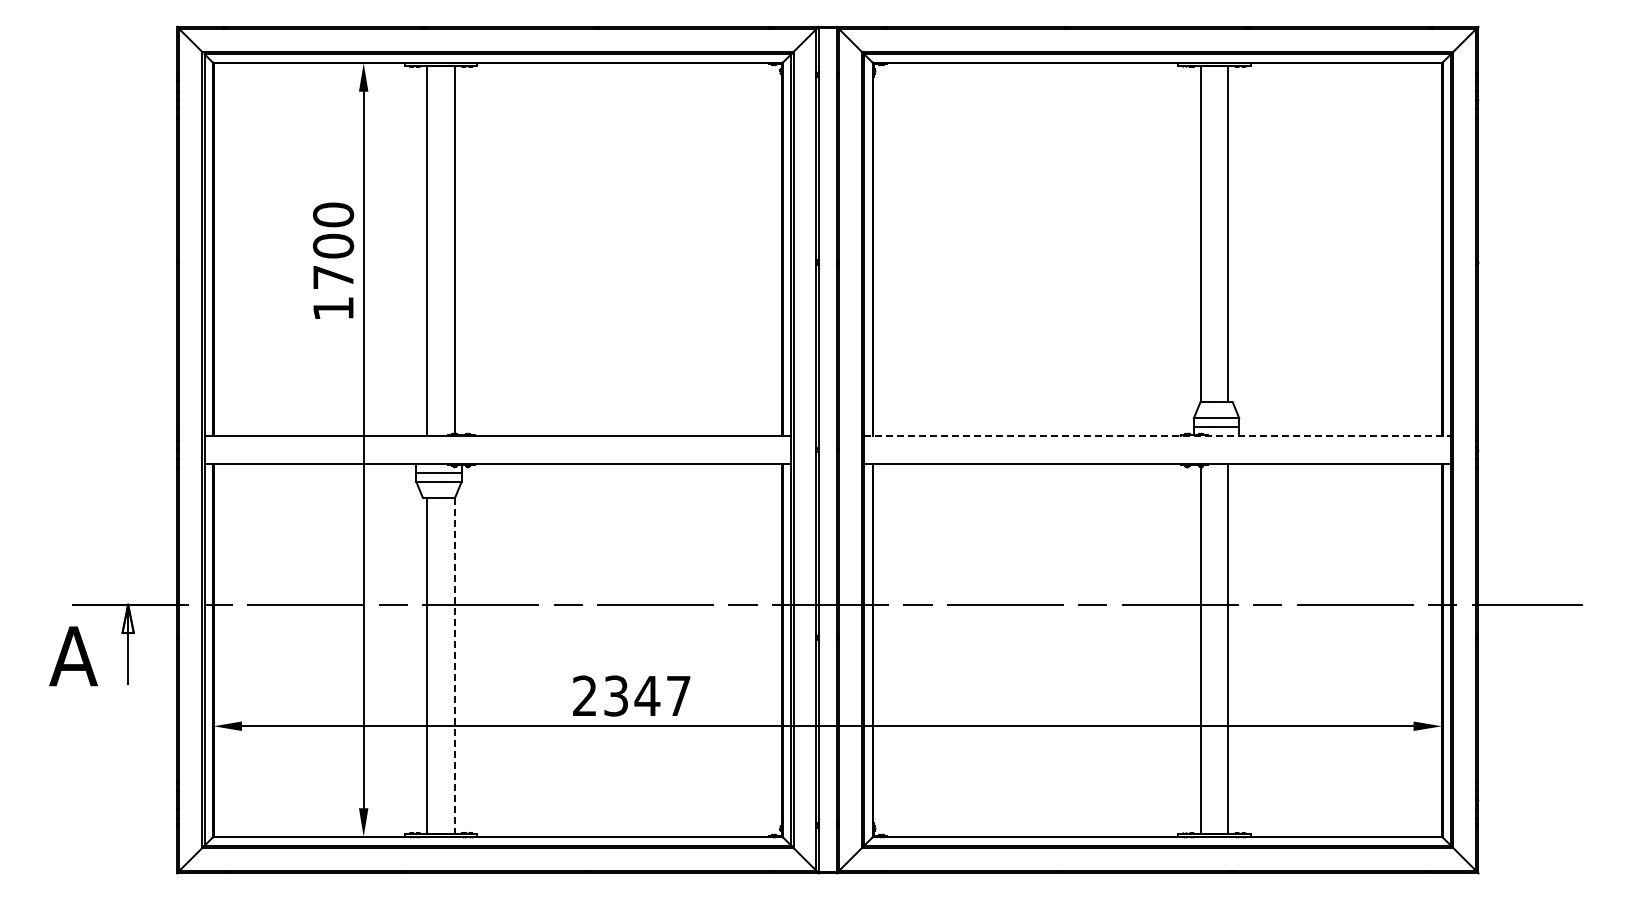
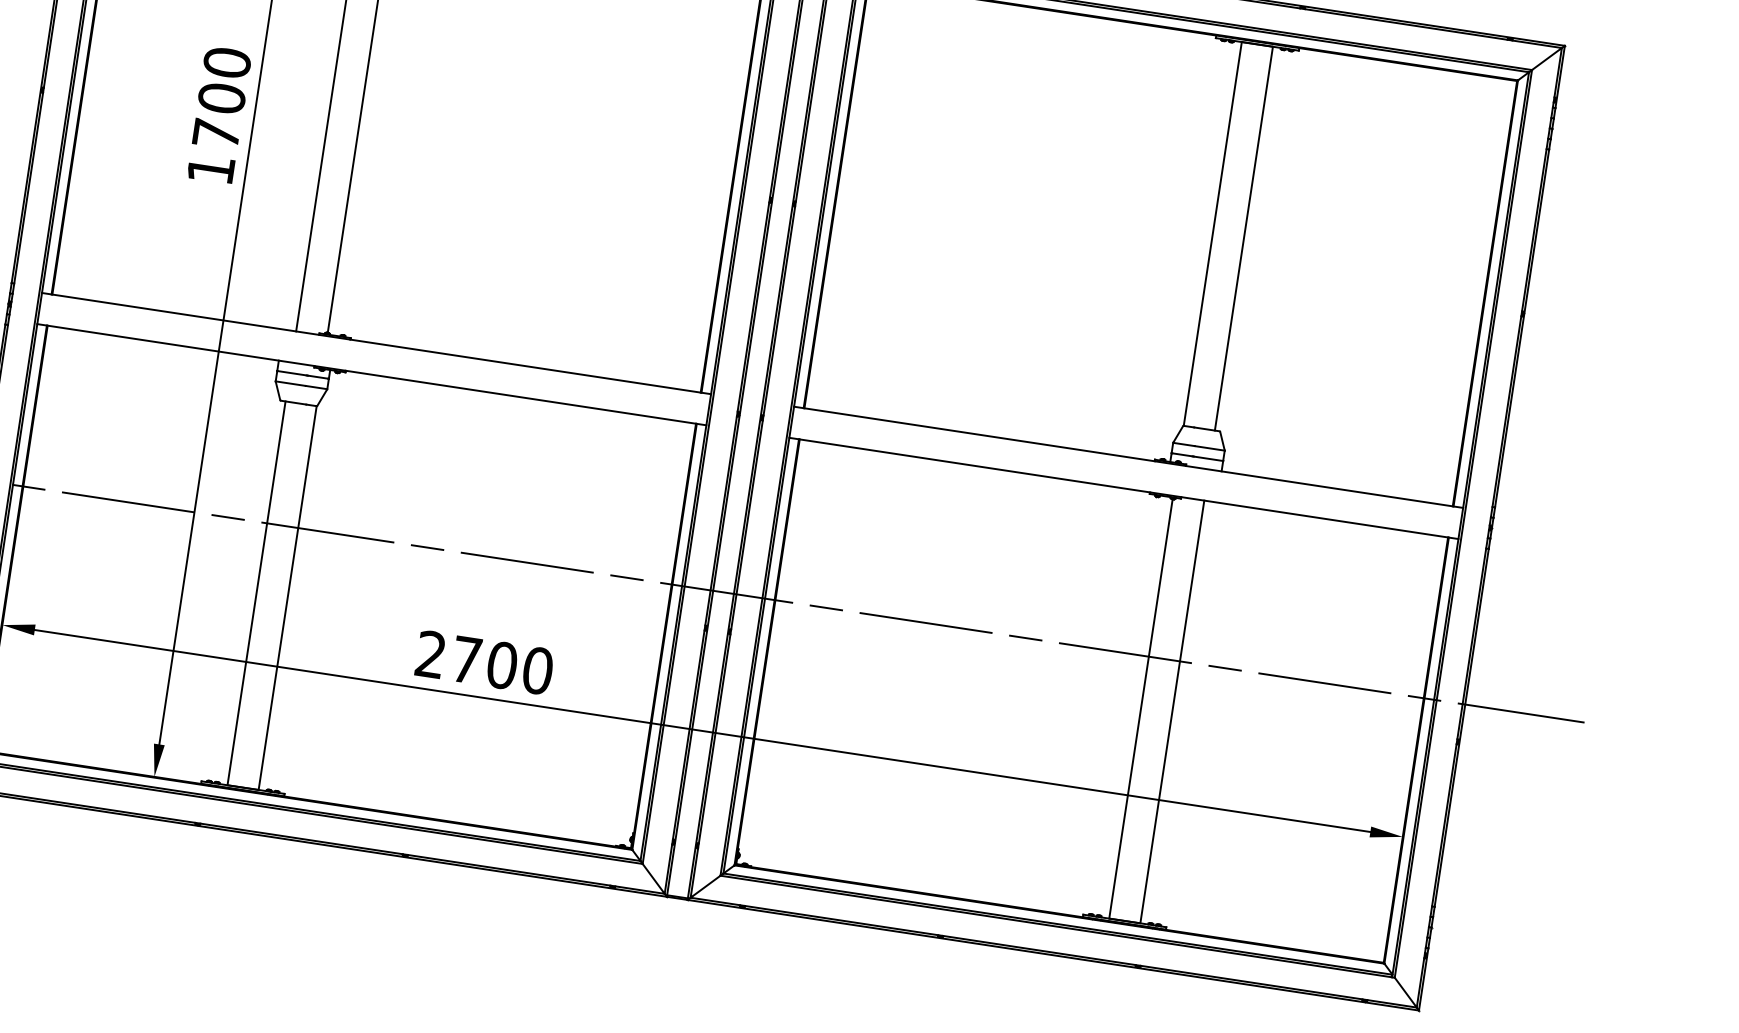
line: (1158, 436) -> (1129, 457), dashed -> solid
line: (454, 666) -> (287, 598), dashed -> solid
text: (647, 695) -> (502, 664), 2347 -> 2700

